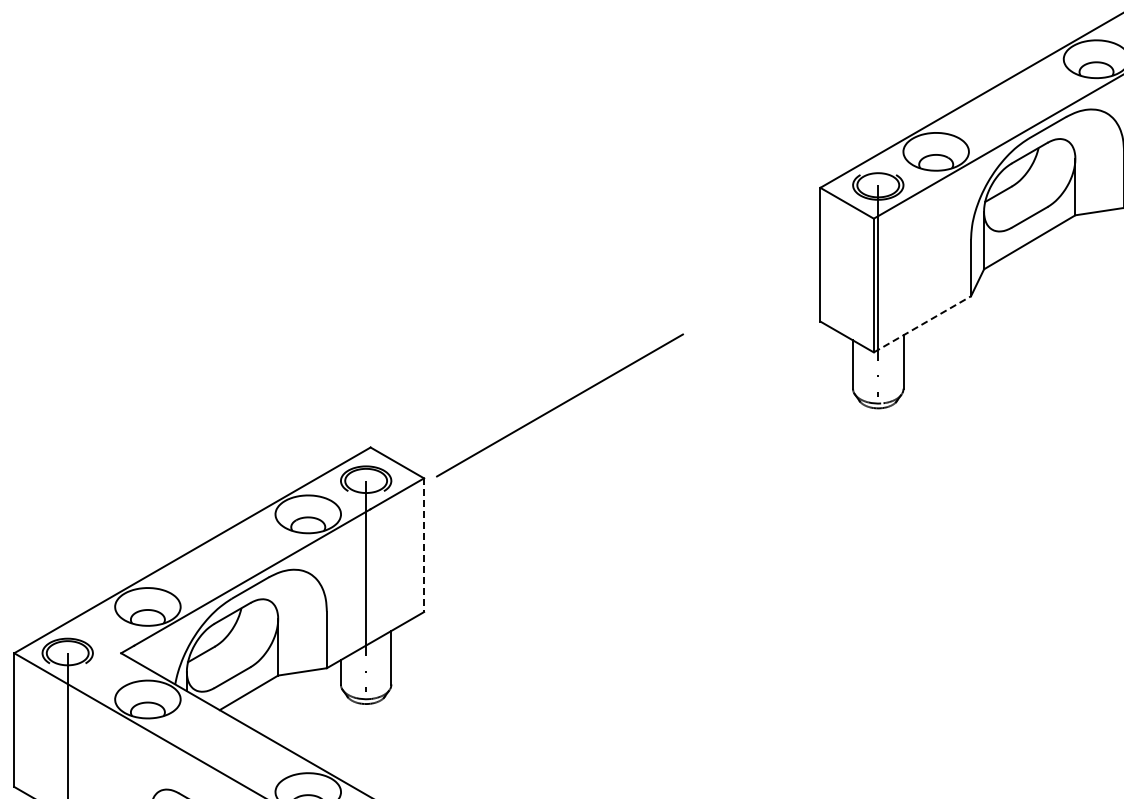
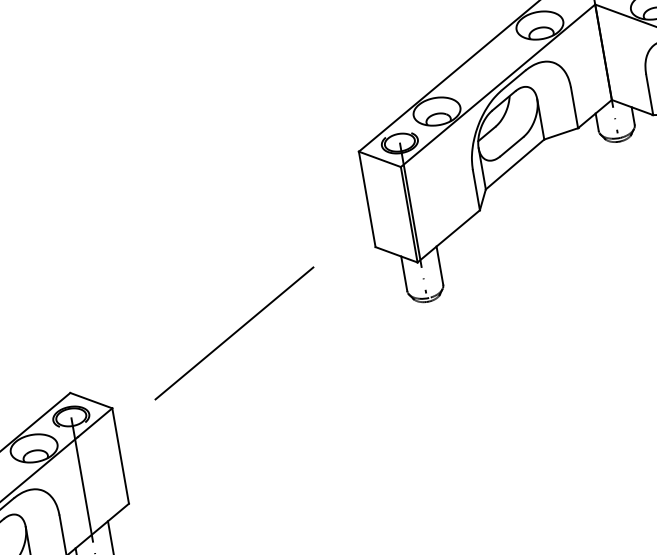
line: (922, 324) -> (448, 236), dashed -> solid
line: (559, 405) -> (234, 333), moved
line: (424, 545) -> (120, 456), dashed -> solid

